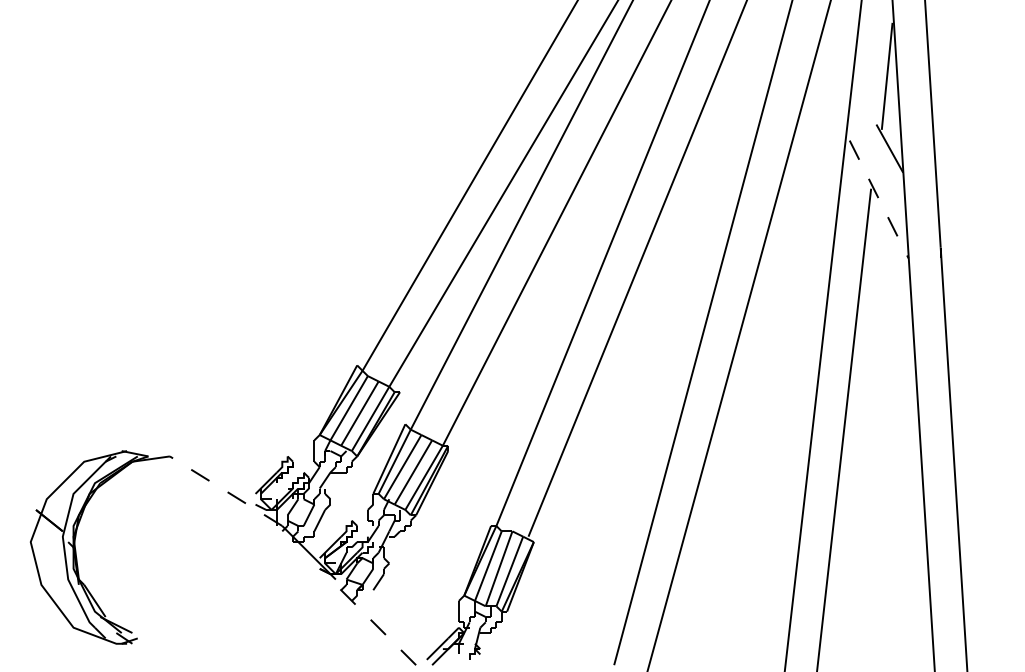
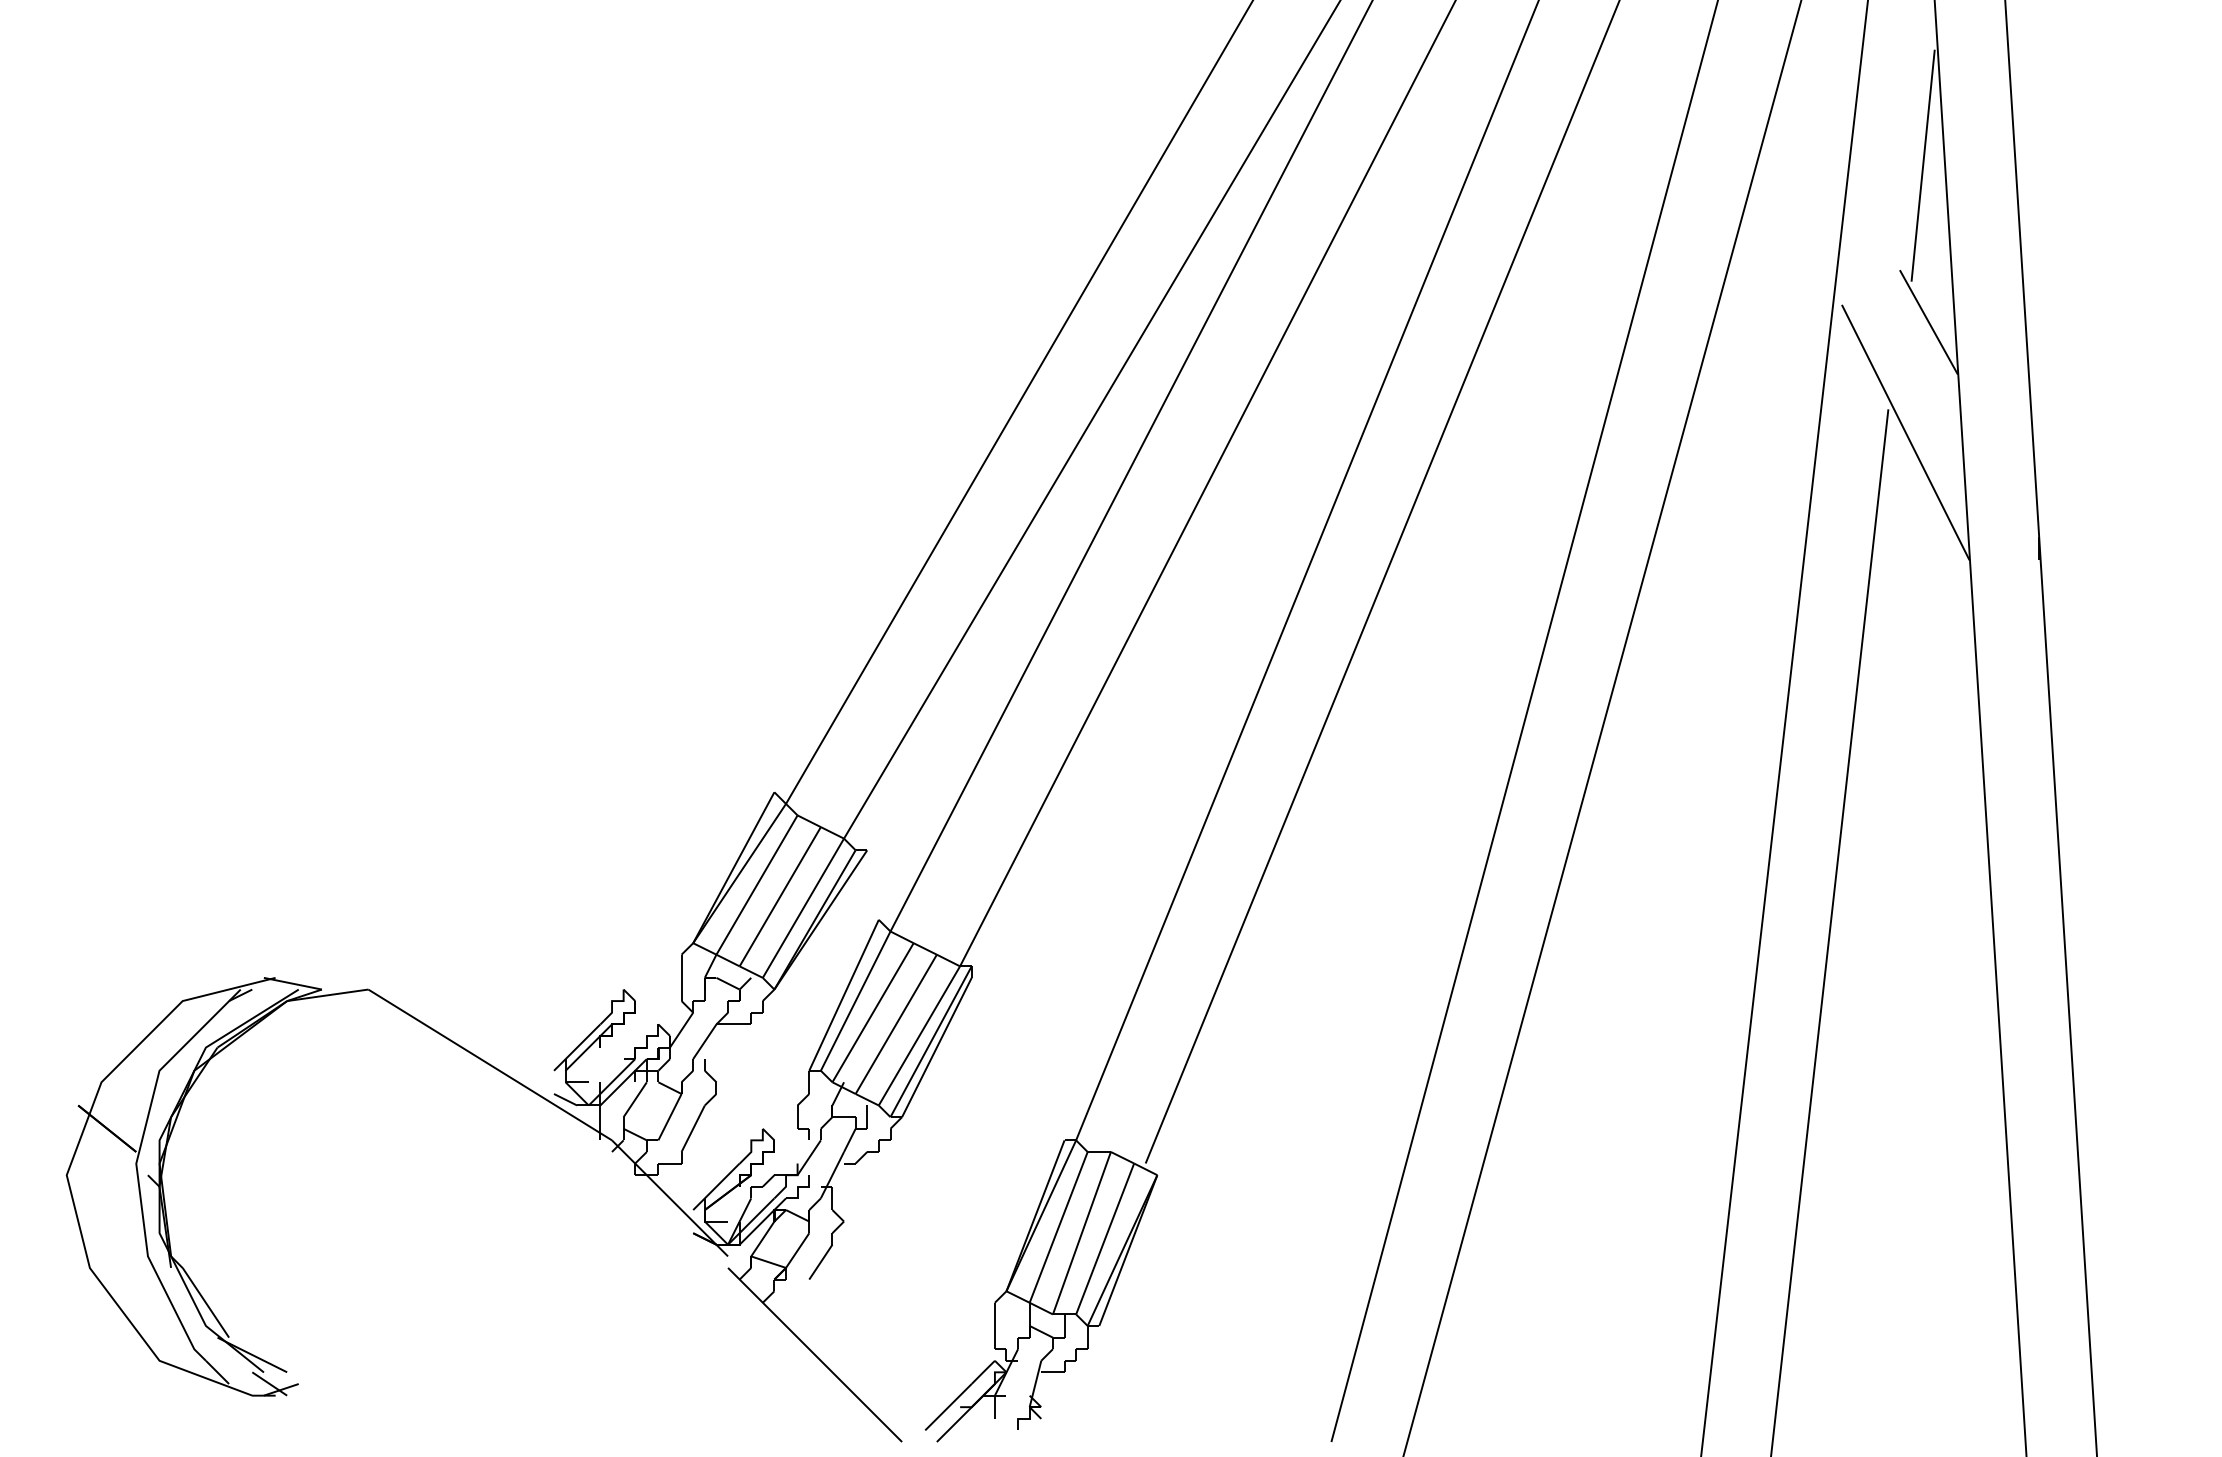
line: (879, 199) -> (1906, 432), dashed -> solid
line: (225, 490) -> (488, 1063), dashed -> solid
line: (375, 625) -> (814, 1356), dashed -> solid

